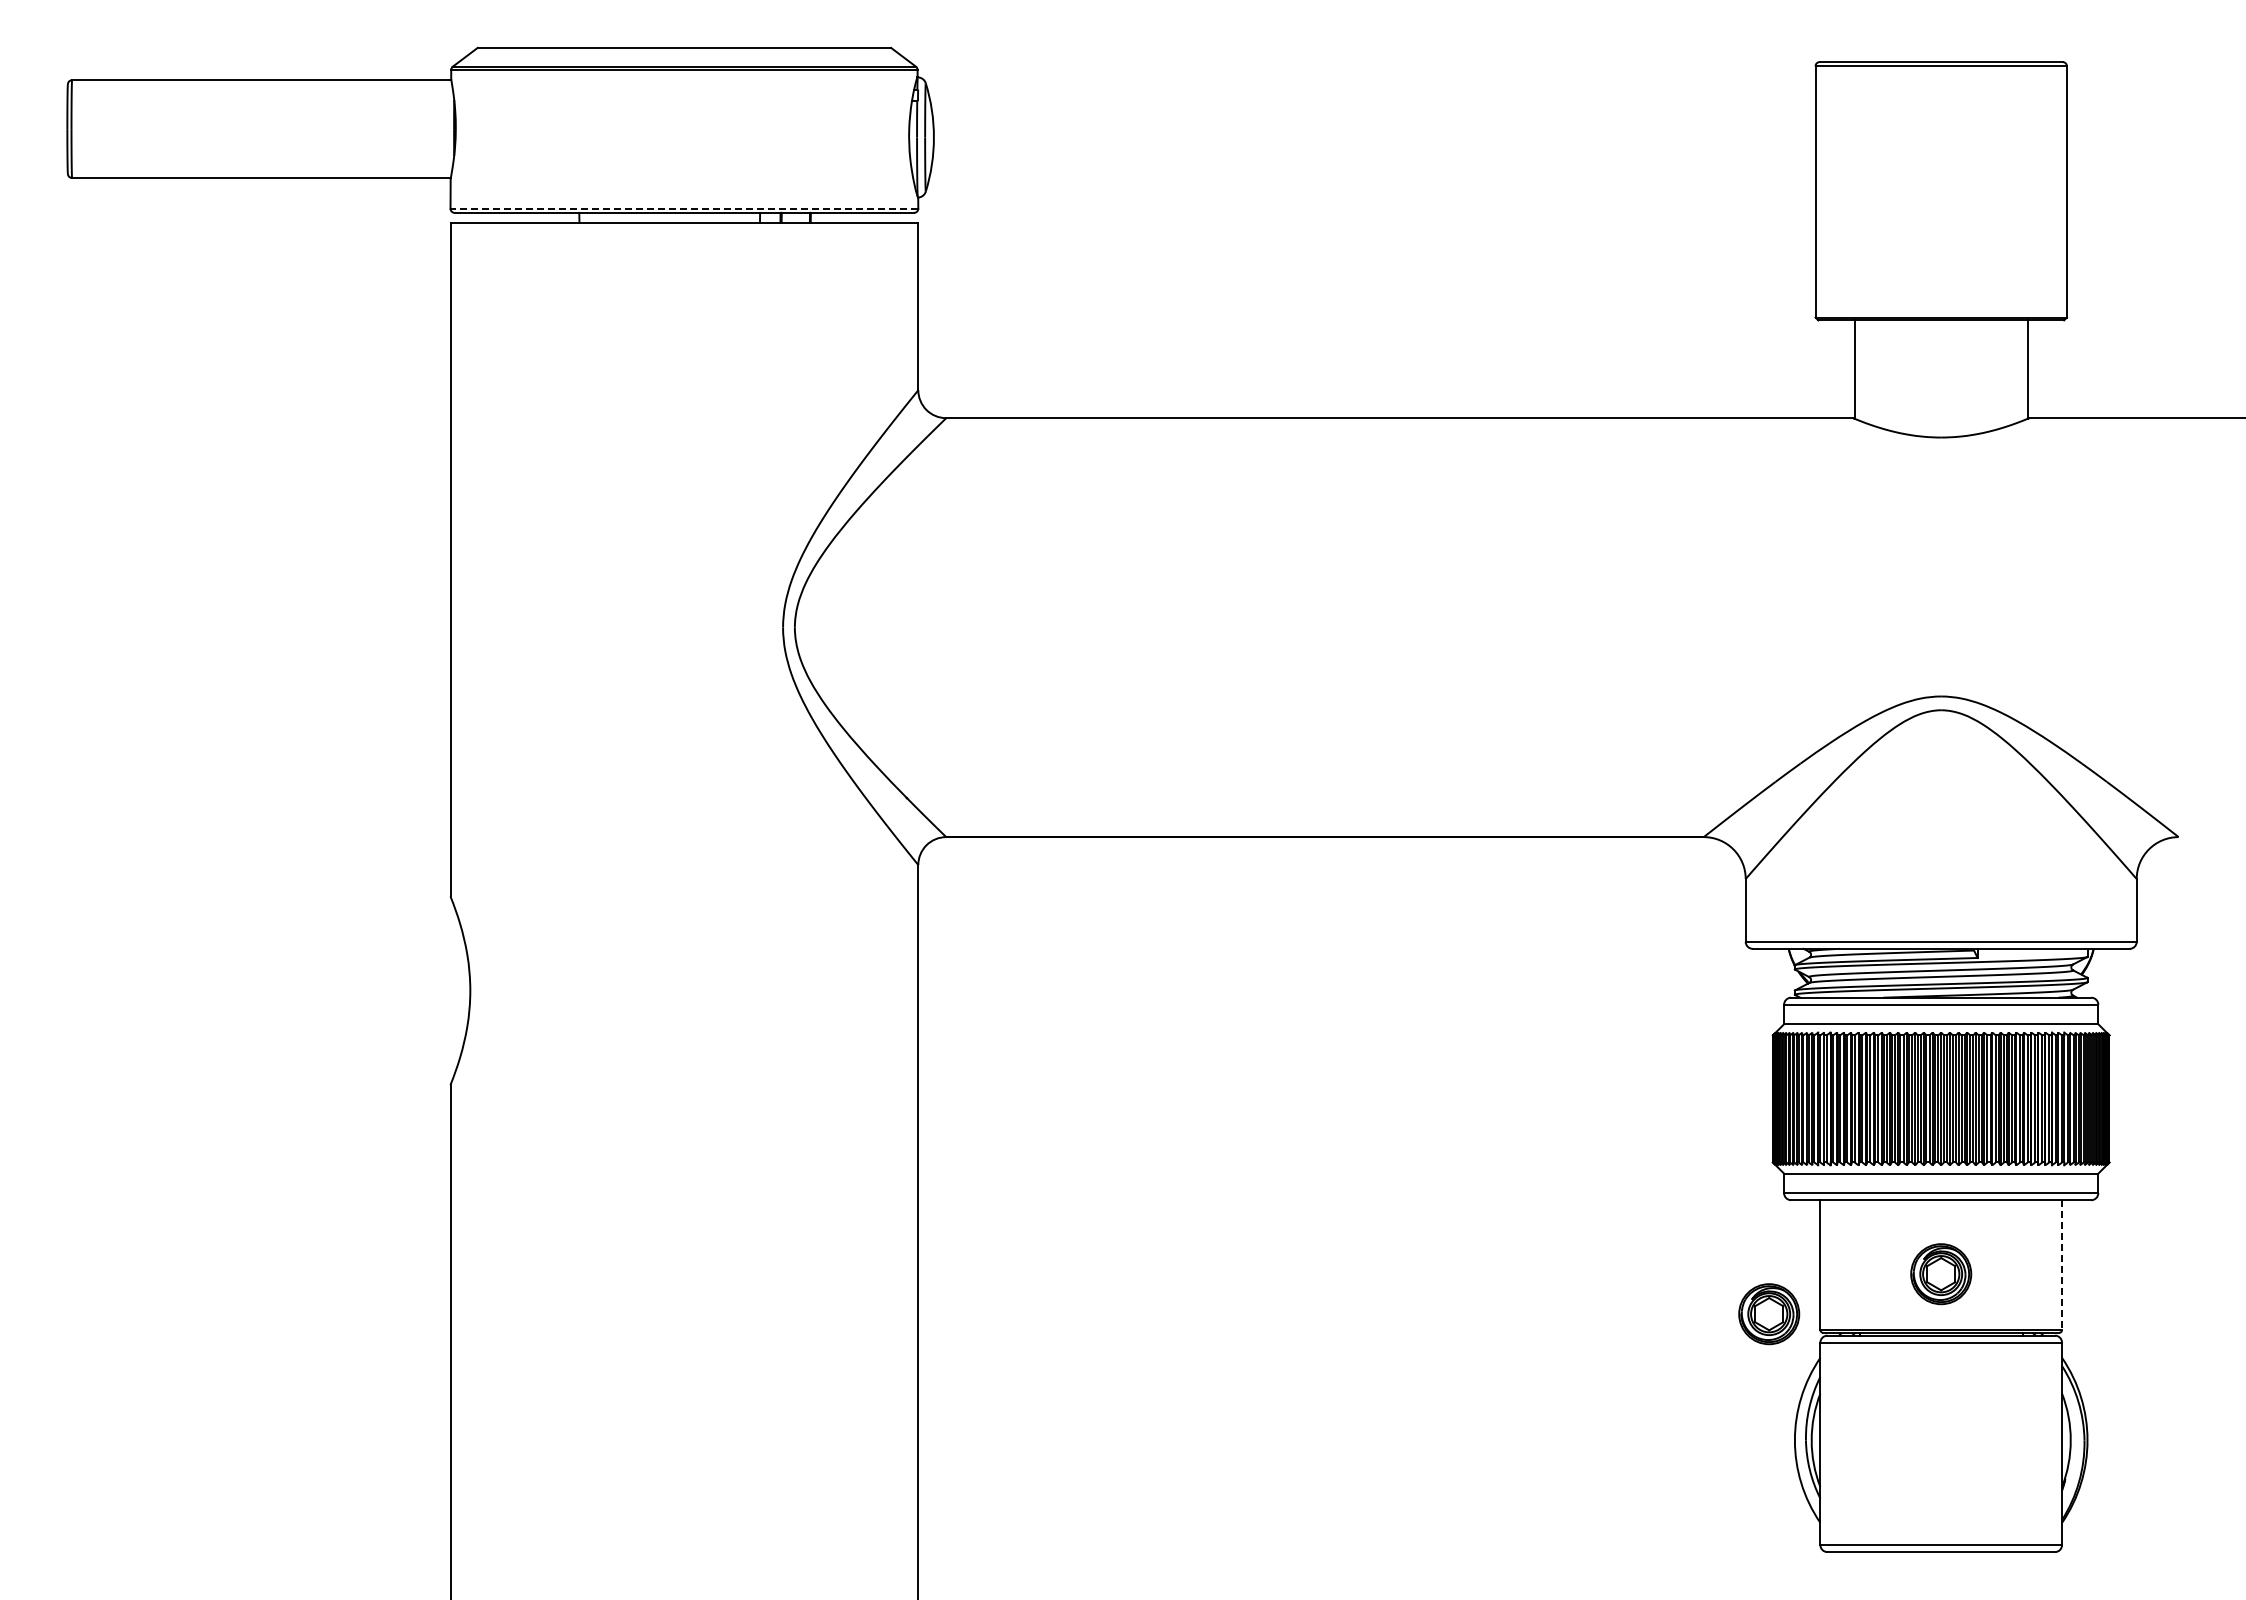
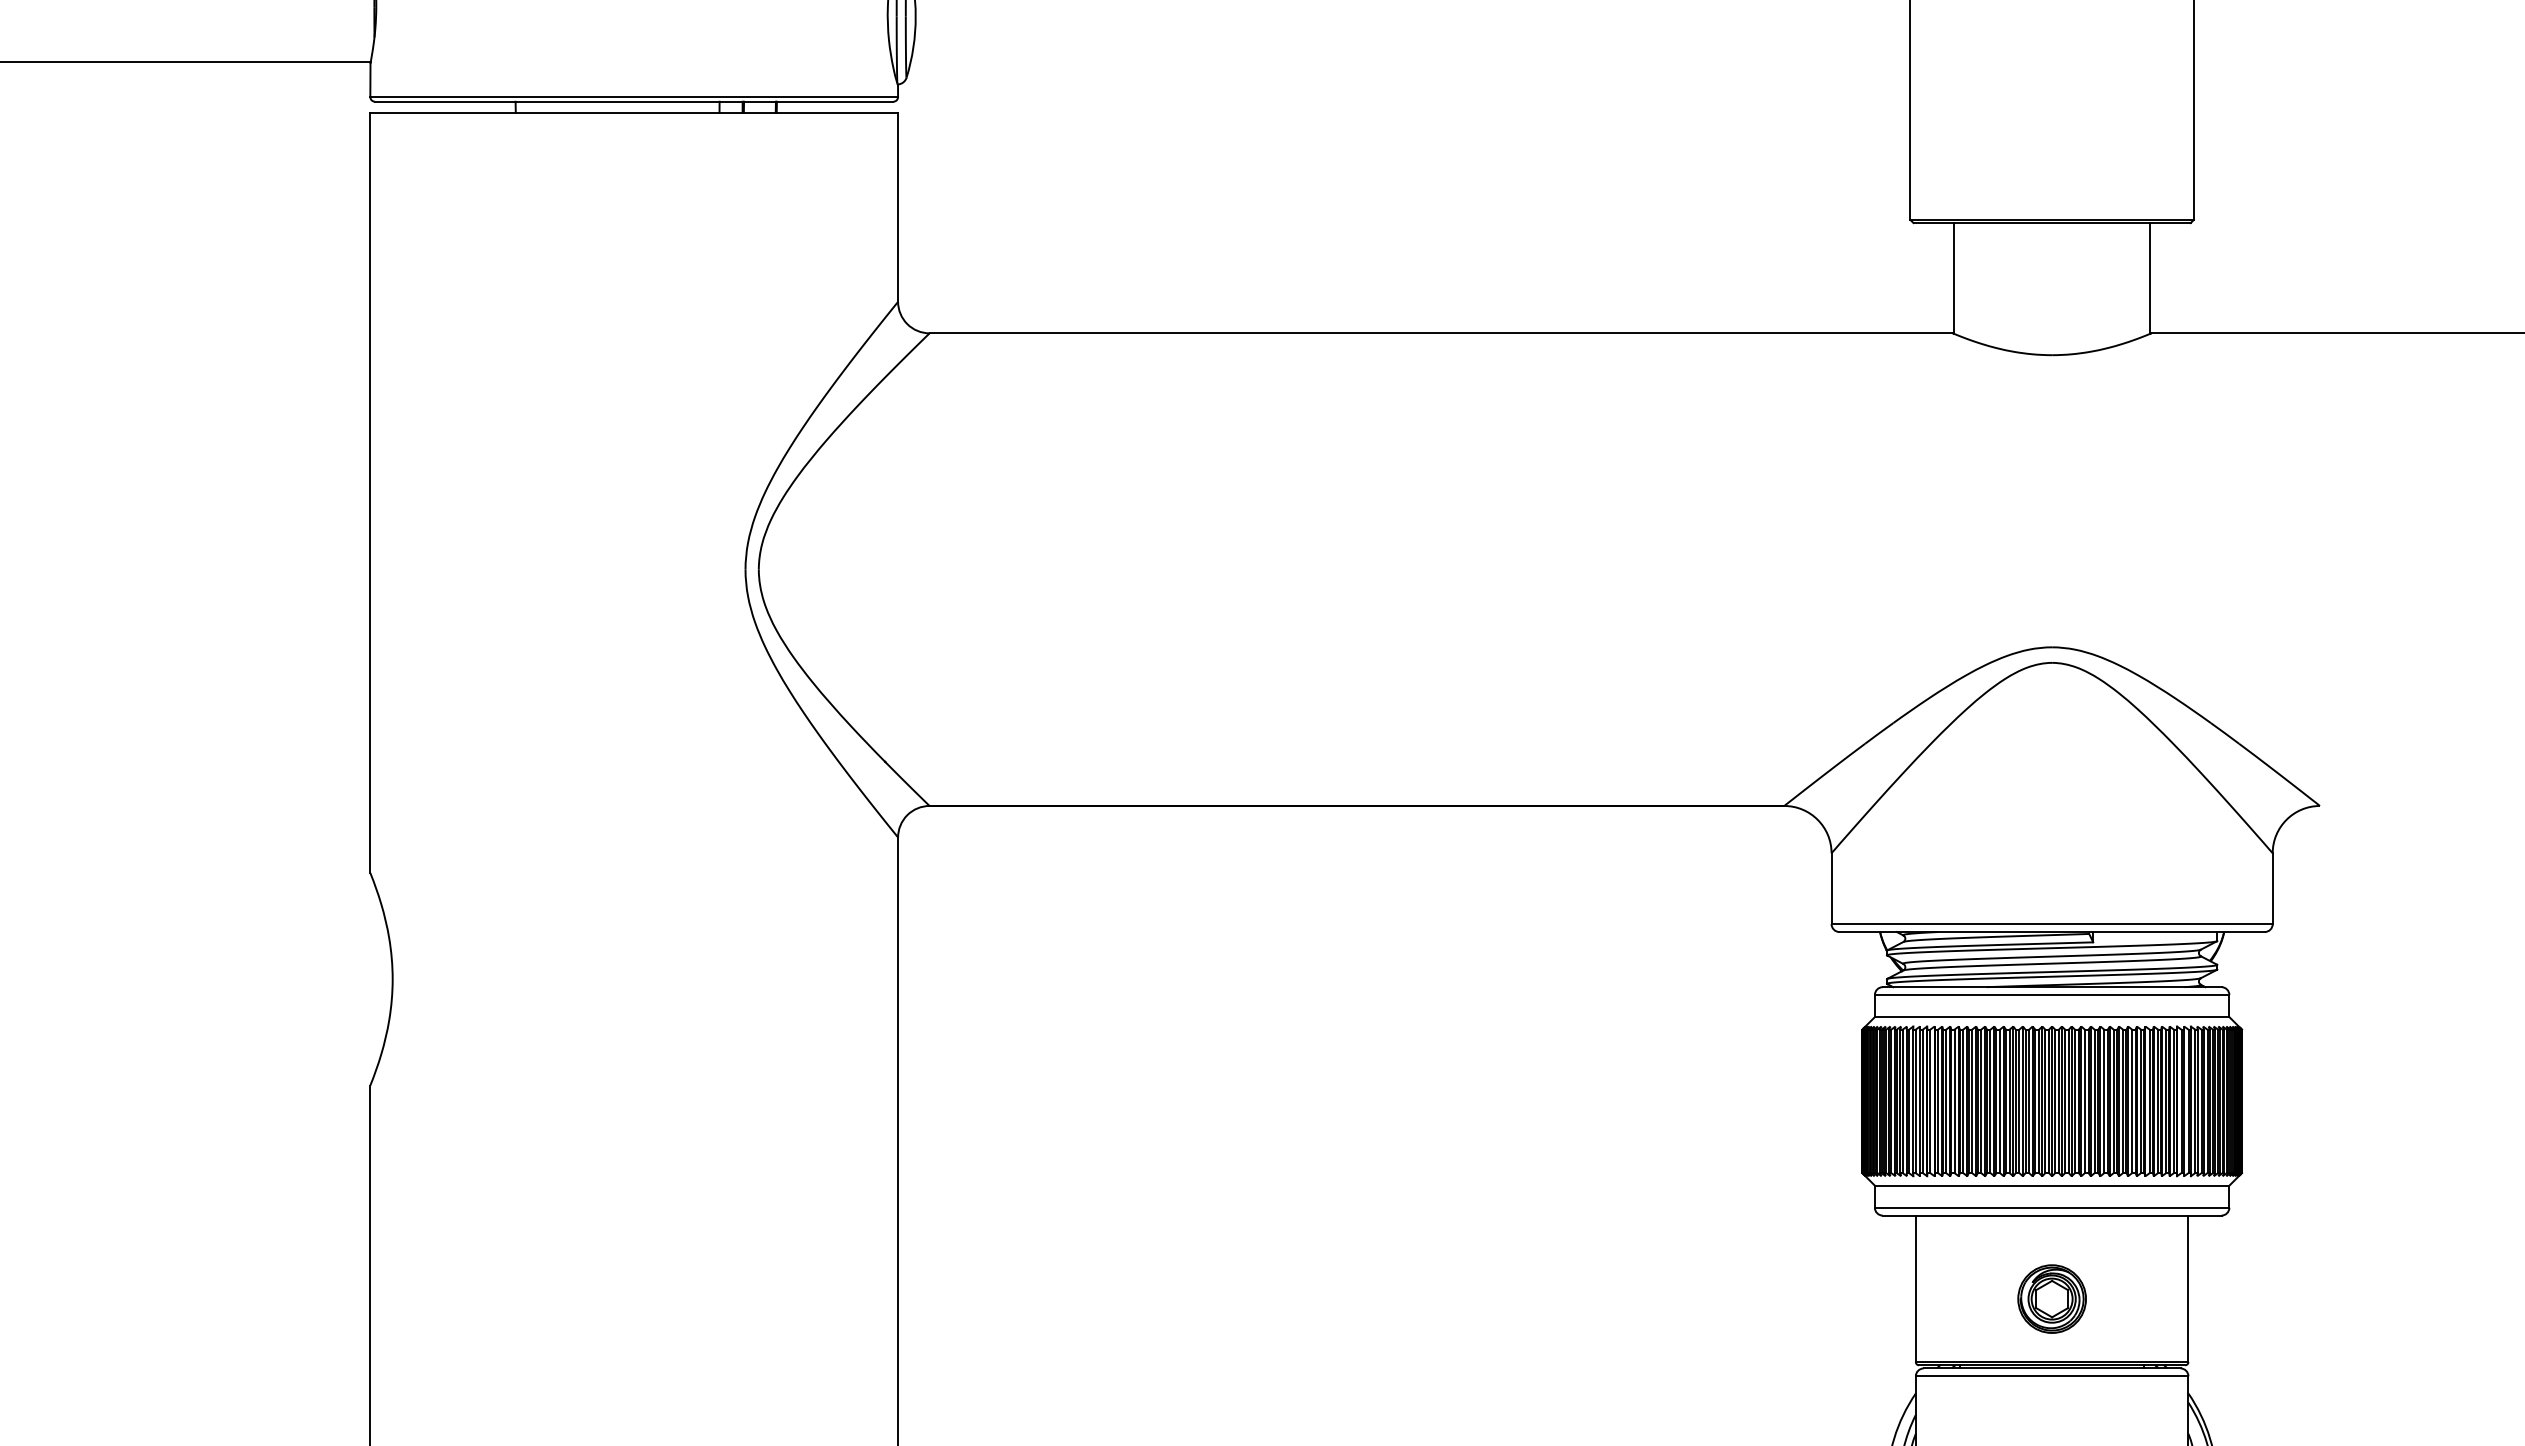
line: (684, 208) -> (634, 96), dashed -> solid
line: (2062, 1265) -> (2188, 1289), dashed -> solid
part: (1769, 1314) -> (1858, 1344), removed

